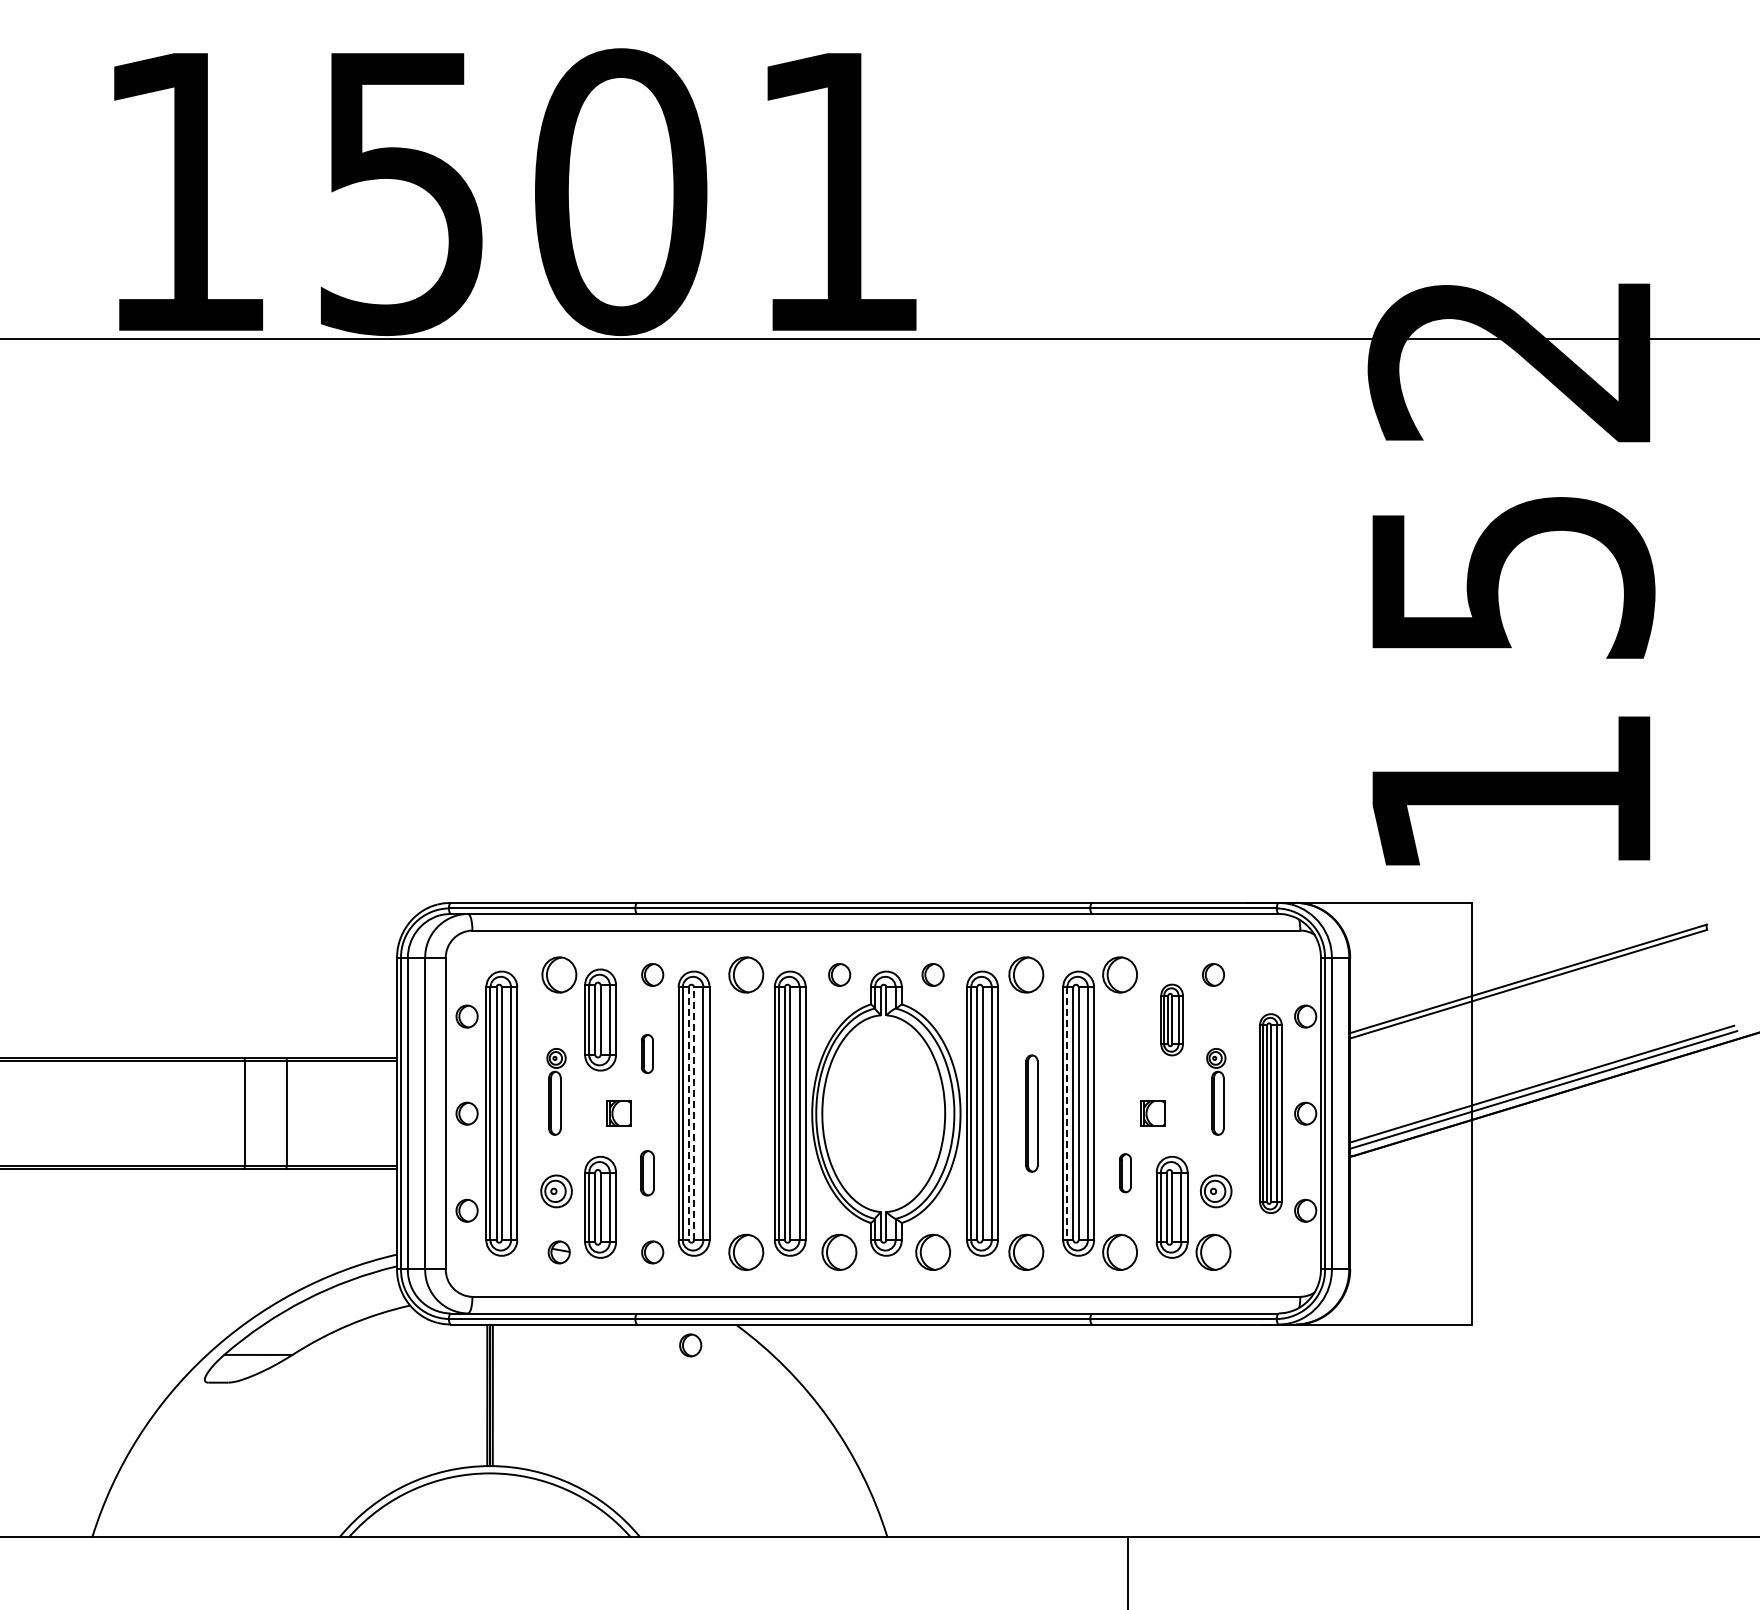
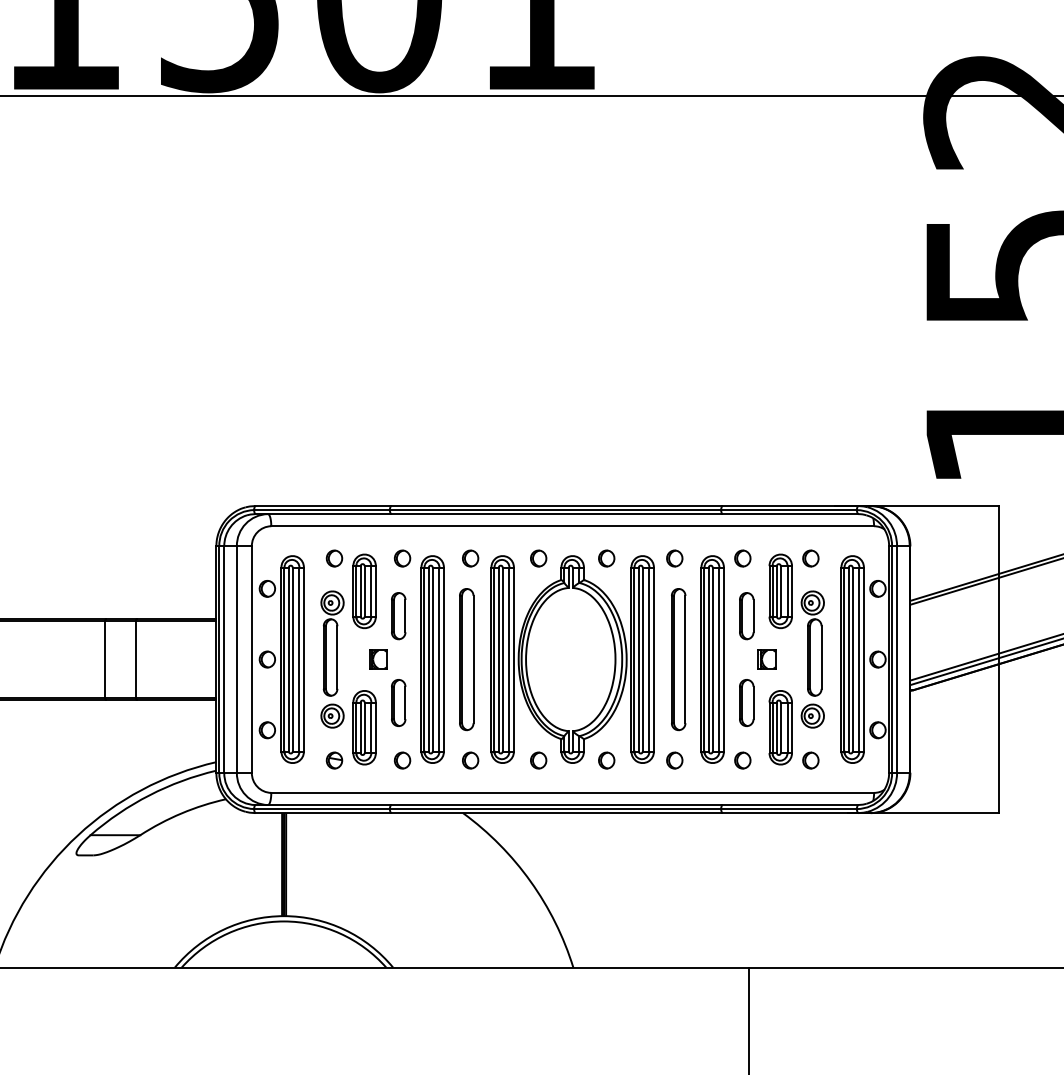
part: (558, 974) -> (333, 558), size x0.62
part: (745, 974) -> (470, 558), size x0.62
part: (1026, 974) -> (674, 558), size x0.62
part: (1119, 974) -> (742, 558), size x0.62
part: (1171, 1019) -> (780, 590), size x1.43
part: (647, 1053) -> (398, 615), size x1.67
part: (1125, 1053) -> (746, 615), added
part: (556, 1091) -> (332, 643), size x1.67
part: (1216, 1091) -> (813, 643), size x1.67
line: (694, 1113) -> (432, 659), dashed -> solid
part: (740, 1113) -> (466, 659), added
part: (1031, 1113) -> (678, 659), size x1.67
part: (1270, 1113) -> (852, 659), size x1.43
line: (688, 1114) -> (428, 660), dashed -> solid
line: (1067, 1114) -> (704, 660), dashed -> solid
part: (647, 1172) -> (398, 702), size x1.43
part: (1125, 1172) -> (746, 702), size x1.67
part: (745, 1252) -> (470, 760), size x0.62
part: (839, 1252) -> (538, 760), size x0.62
part: (932, 1252) -> (606, 760), size x0.62
part: (1026, 1252) -> (674, 760), size x0.62
part: (1119, 1252) -> (742, 760), size x0.62
part: (1213, 1252) -> (810, 760), size x0.62
part: (690, 1345) -> (430, 828), removed

